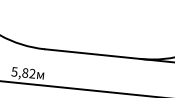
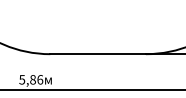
text: (32, 73) -> (40, 79), 5,82 -> 5,86

